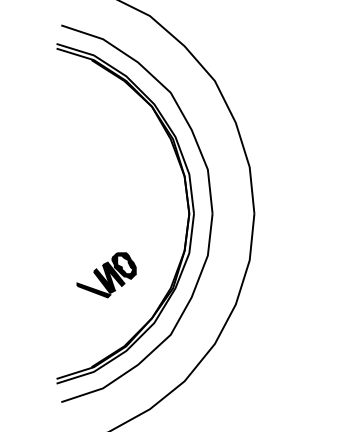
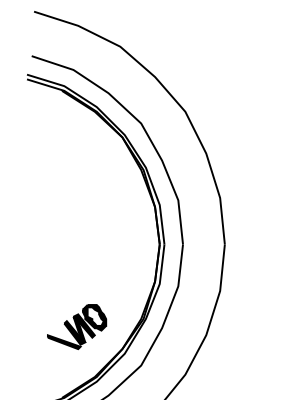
part: (106, 275) -> (76, 327), moved

